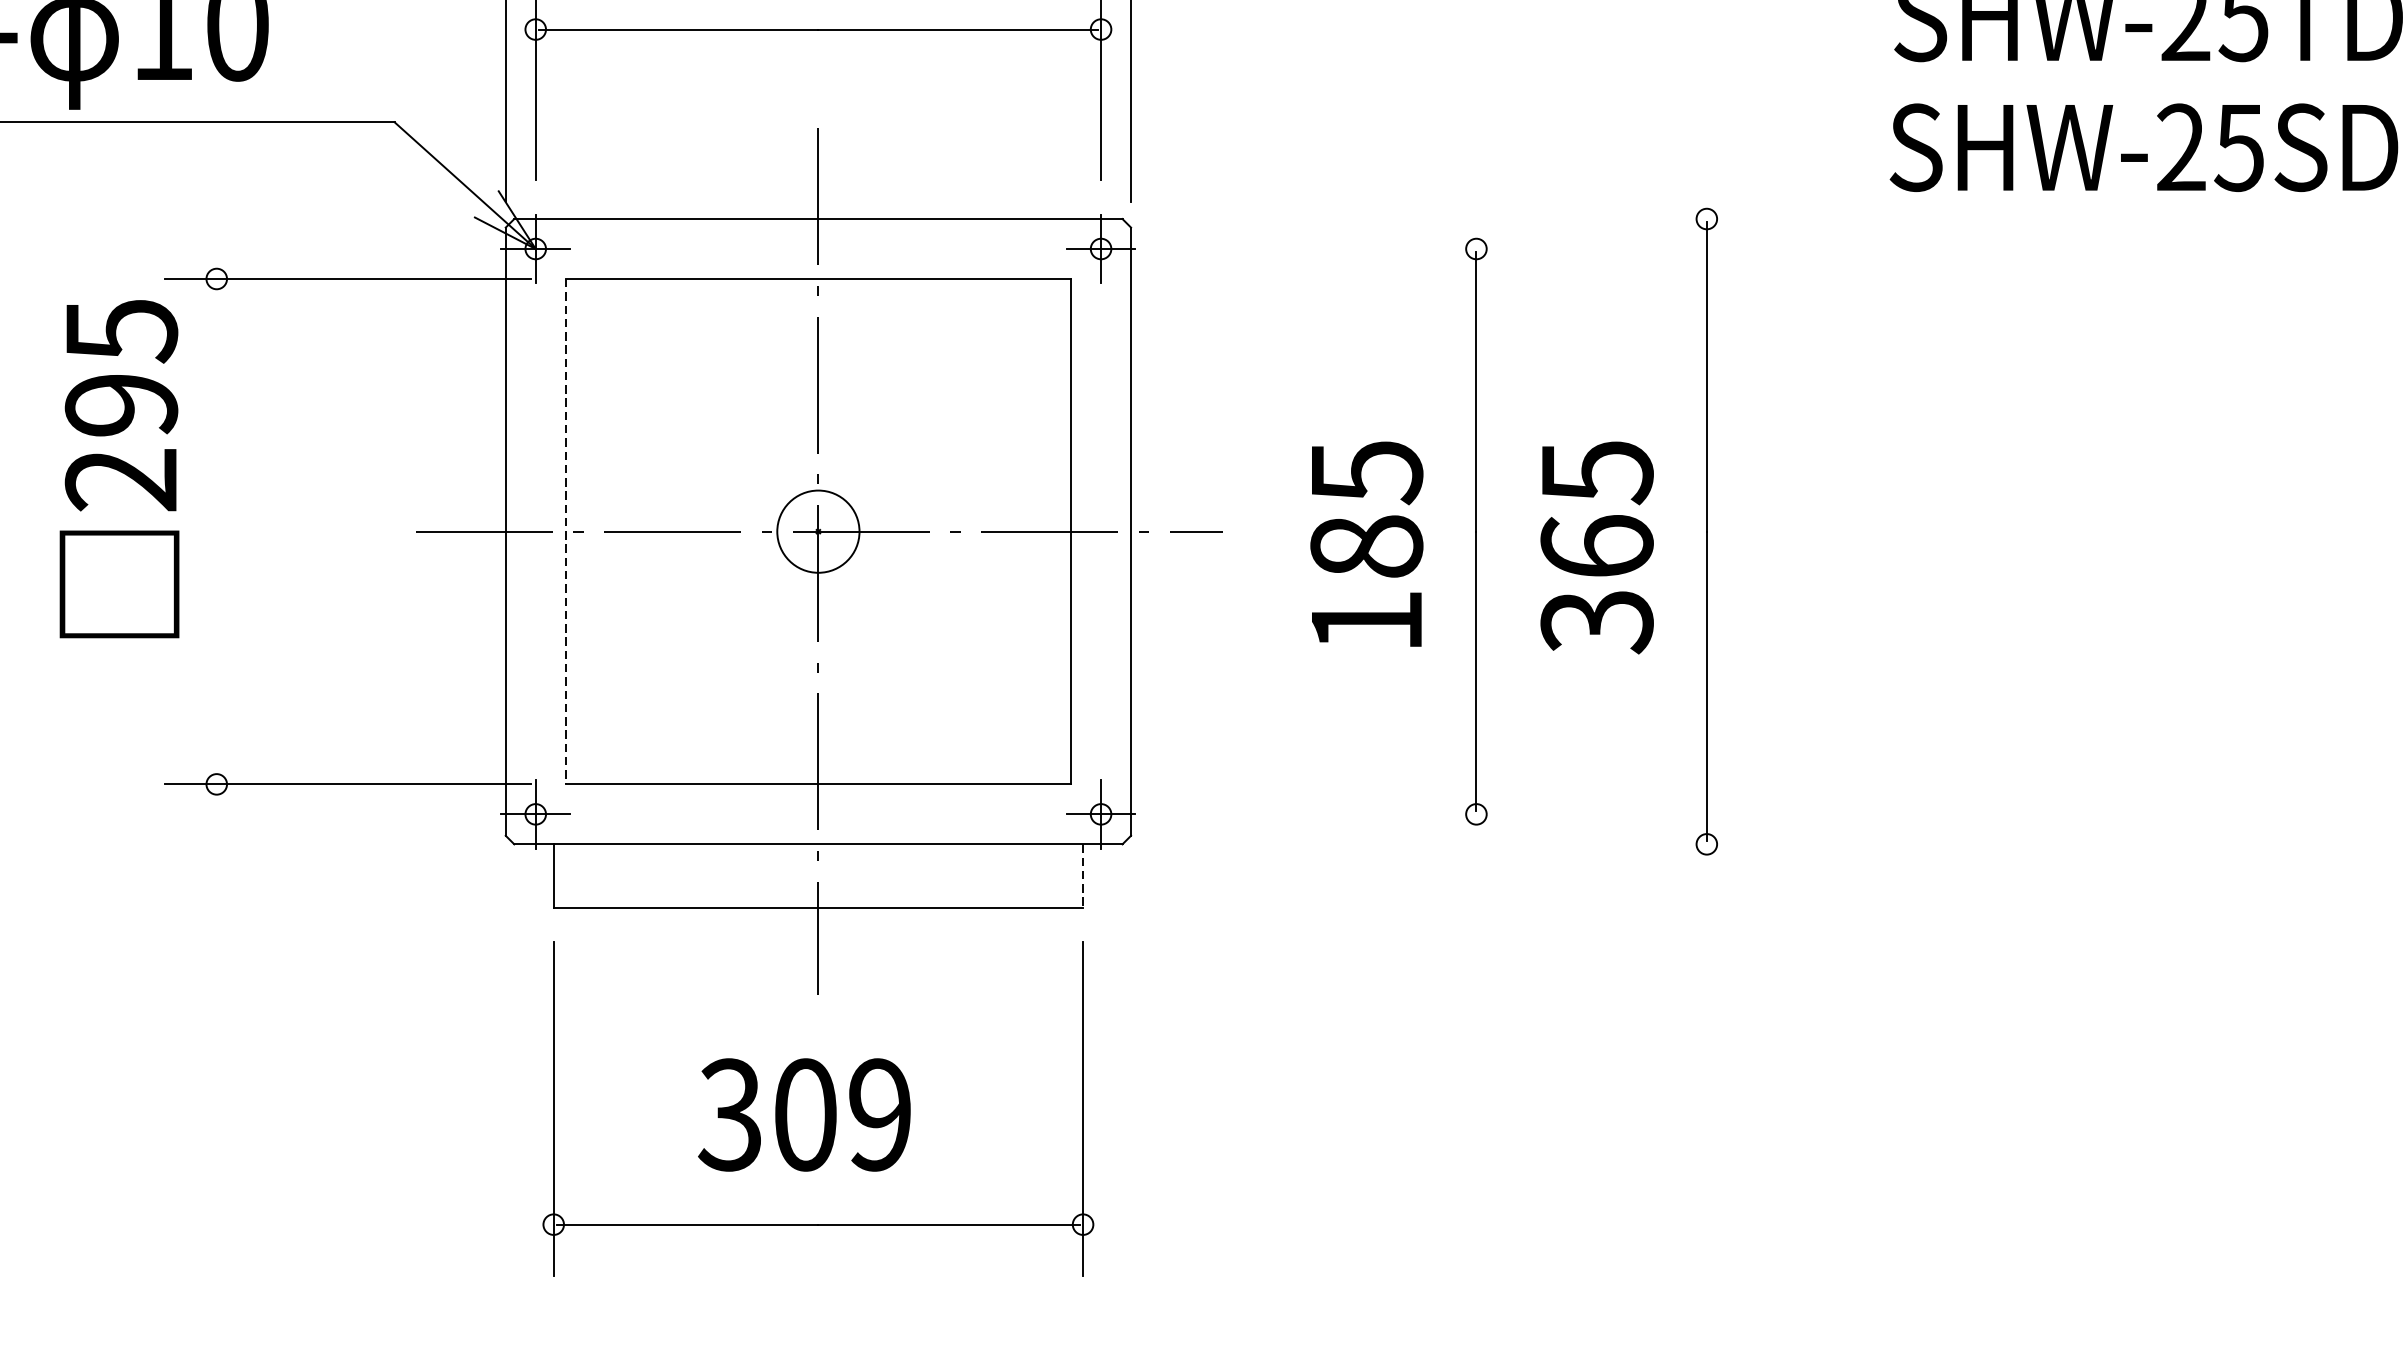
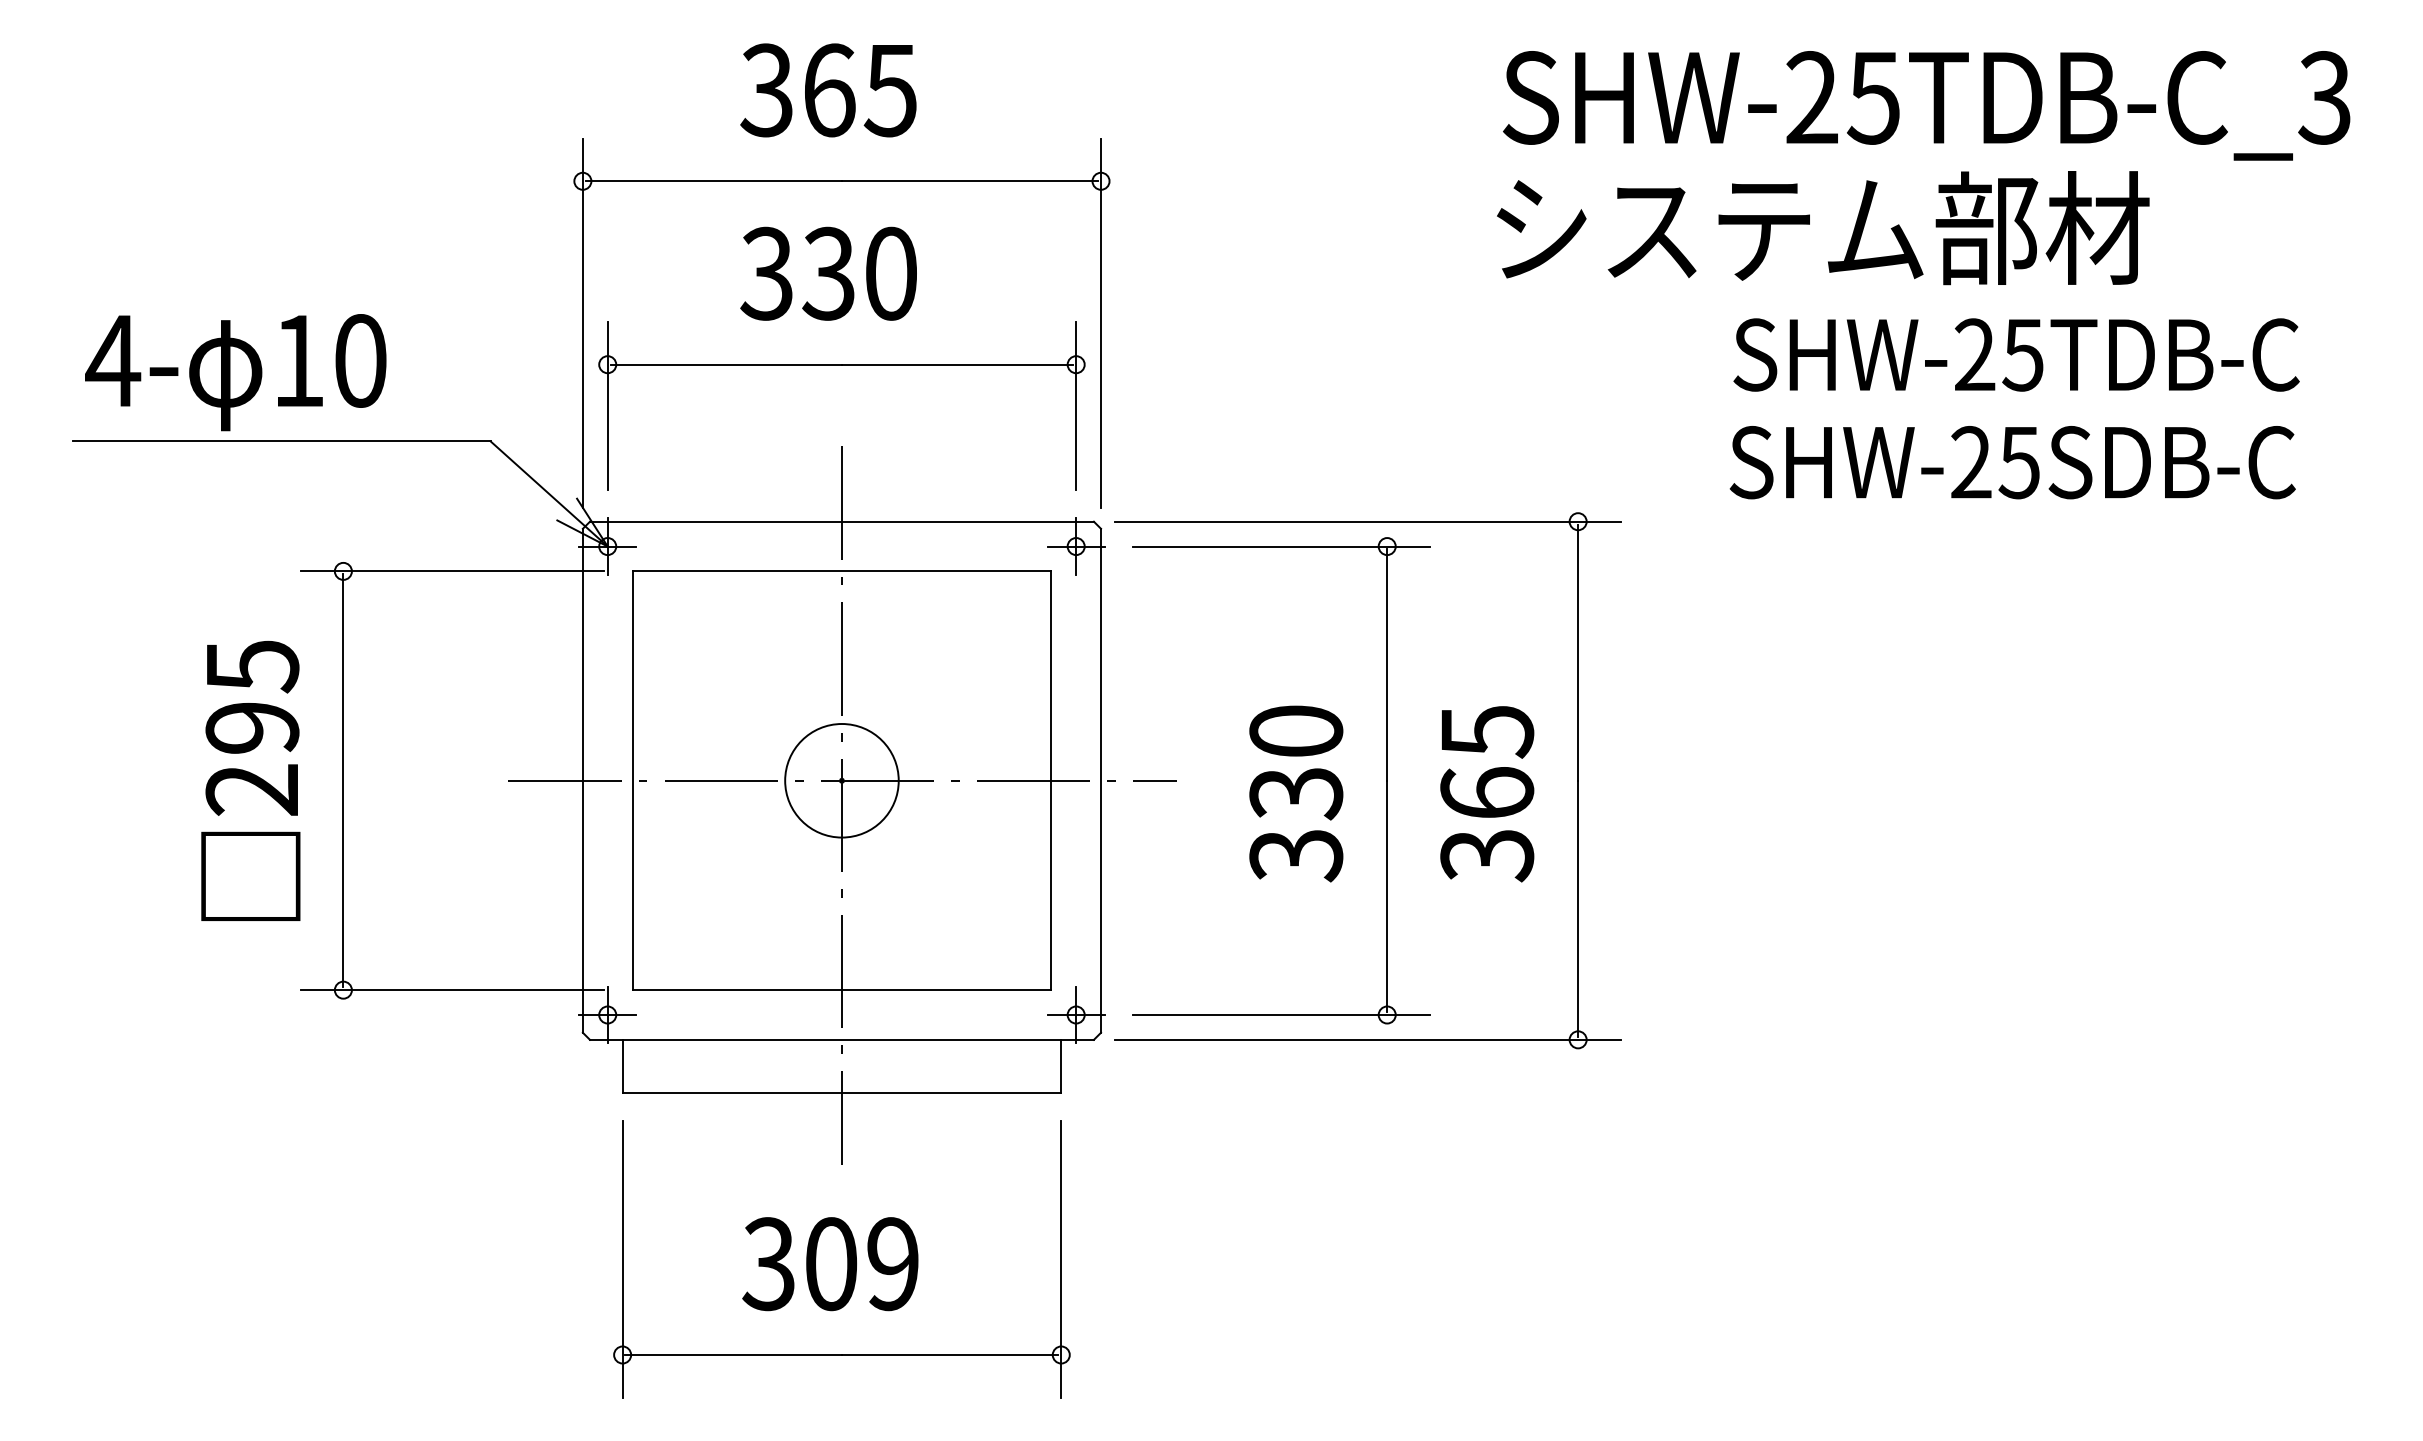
line: (1452, 218) -> (1367, 521), added
line: (1347, 248) -> (1280, 546), added
text: (119, 468) -> (250, 780), moved
line: (216, 531) -> (343, 780), added
circle: (817, 531) -> (841, 780), size x1.67
line: (565, 532) -> (632, 781), dashed -> solid
text: (1366, 547) -> (1296, 793), 185 -> 330
line: (1347, 814) -> (1280, 1015), added
line: (1452, 843) -> (1367, 1039), added
line: (1083, 876) -> (1061, 1066), dashed -> solid

